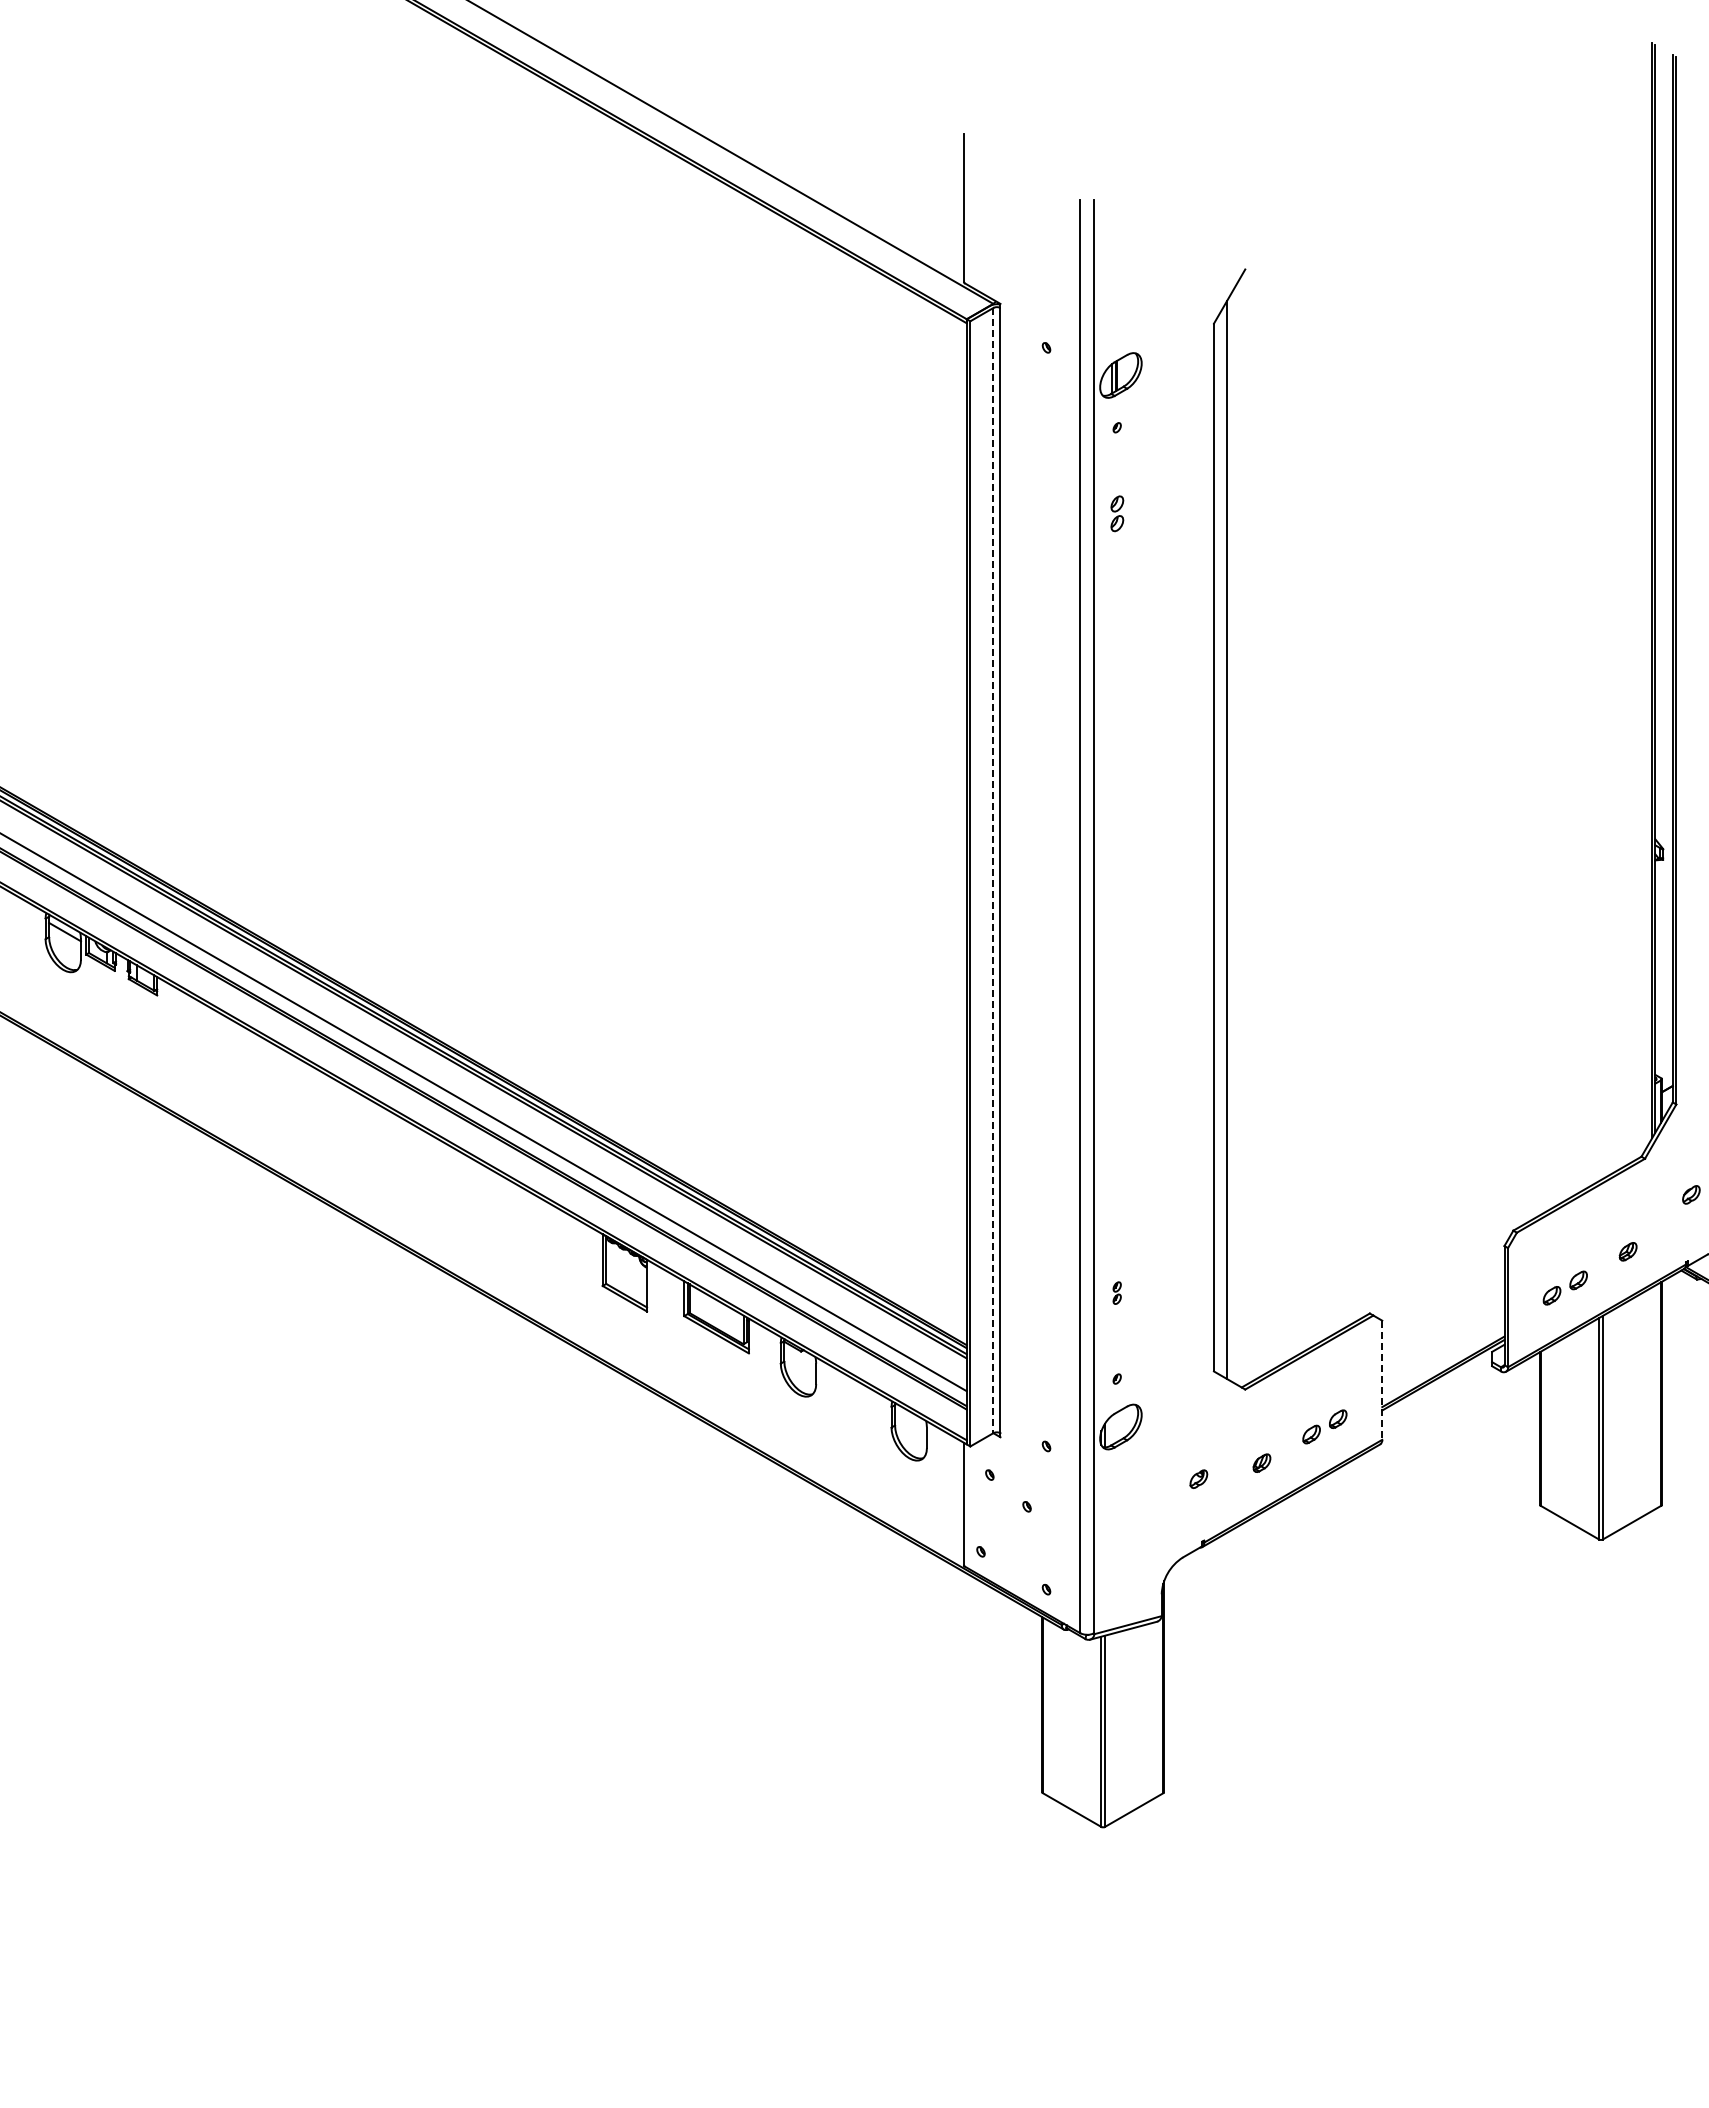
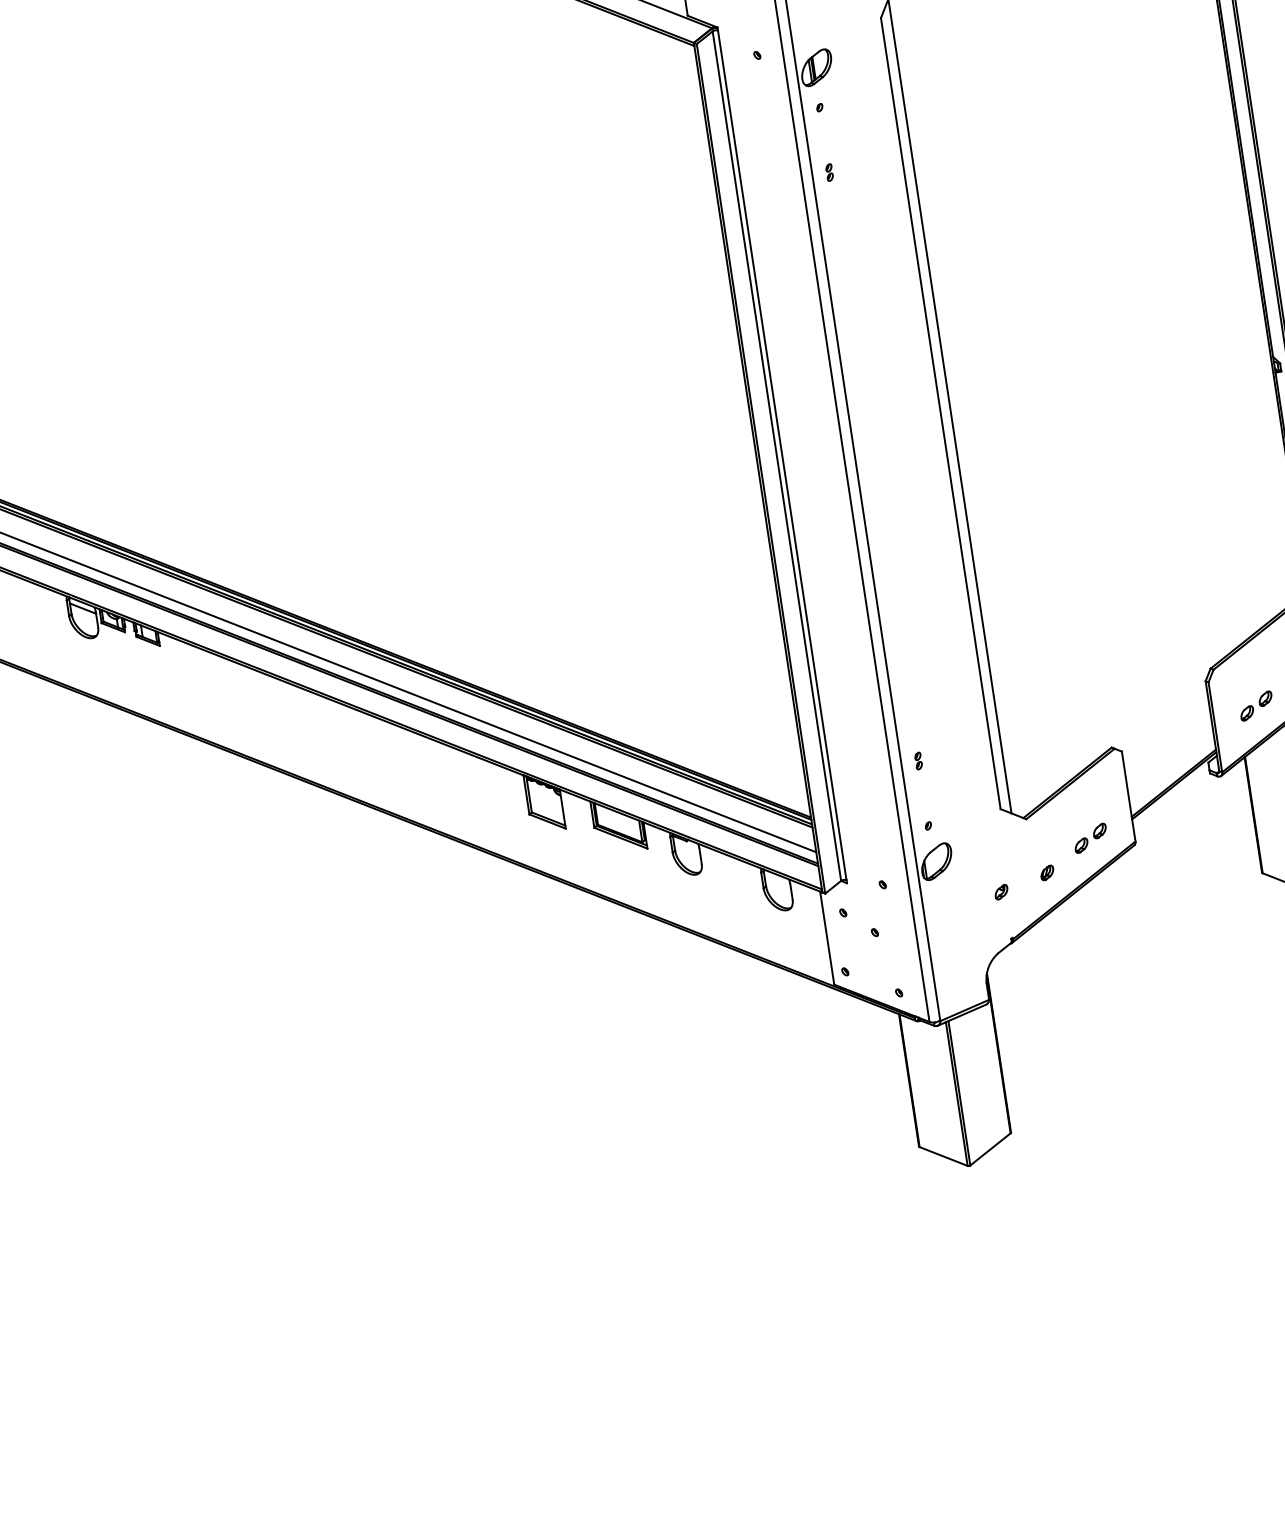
part: (1116, 513) -> (829, 172), size x0.62
line: (993, 870) -> (776, 456), dashed -> solid
line: (1382, 1380) -> (1128, 796), dashed -> solid

